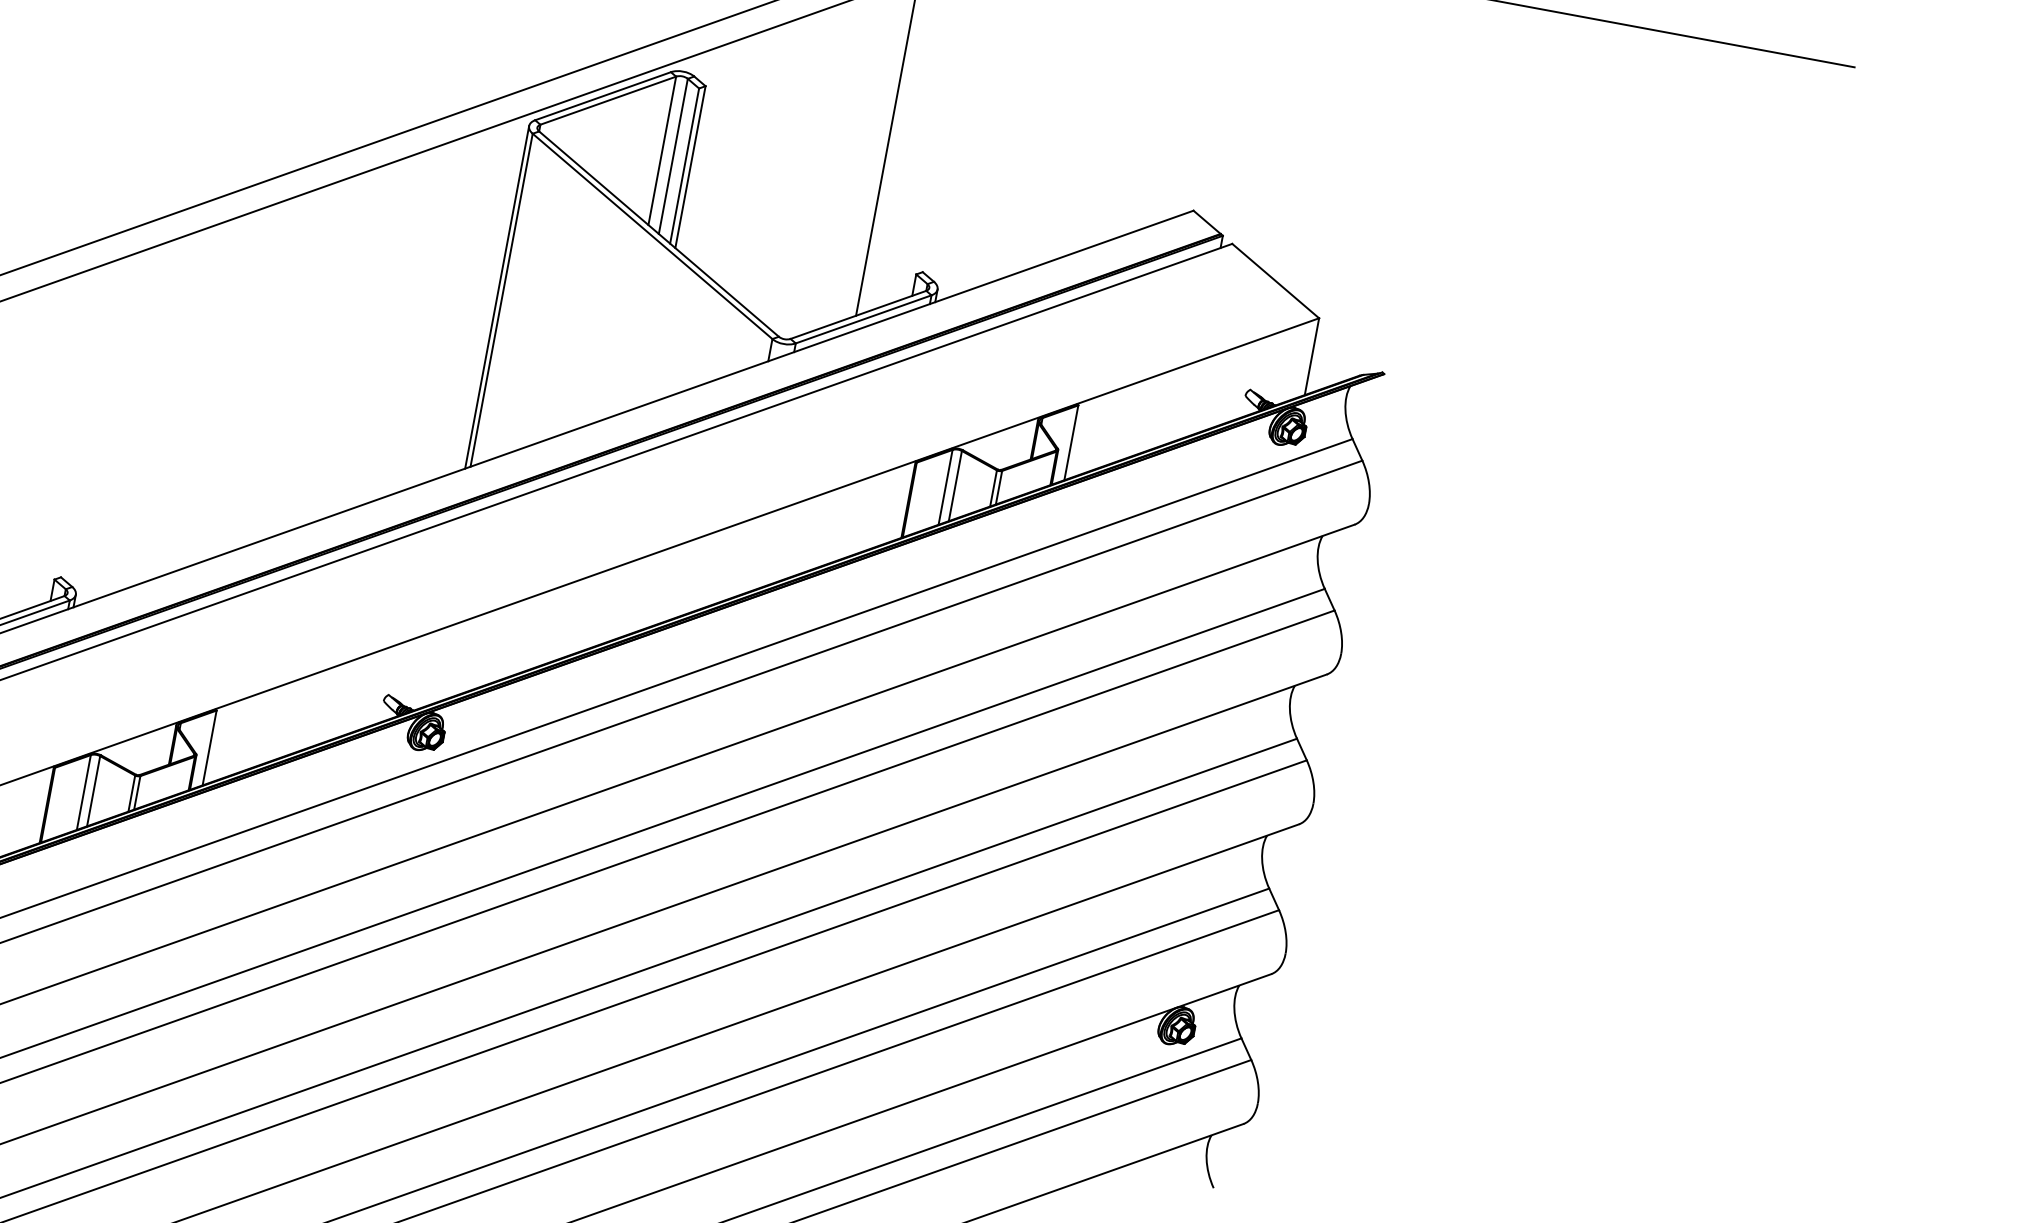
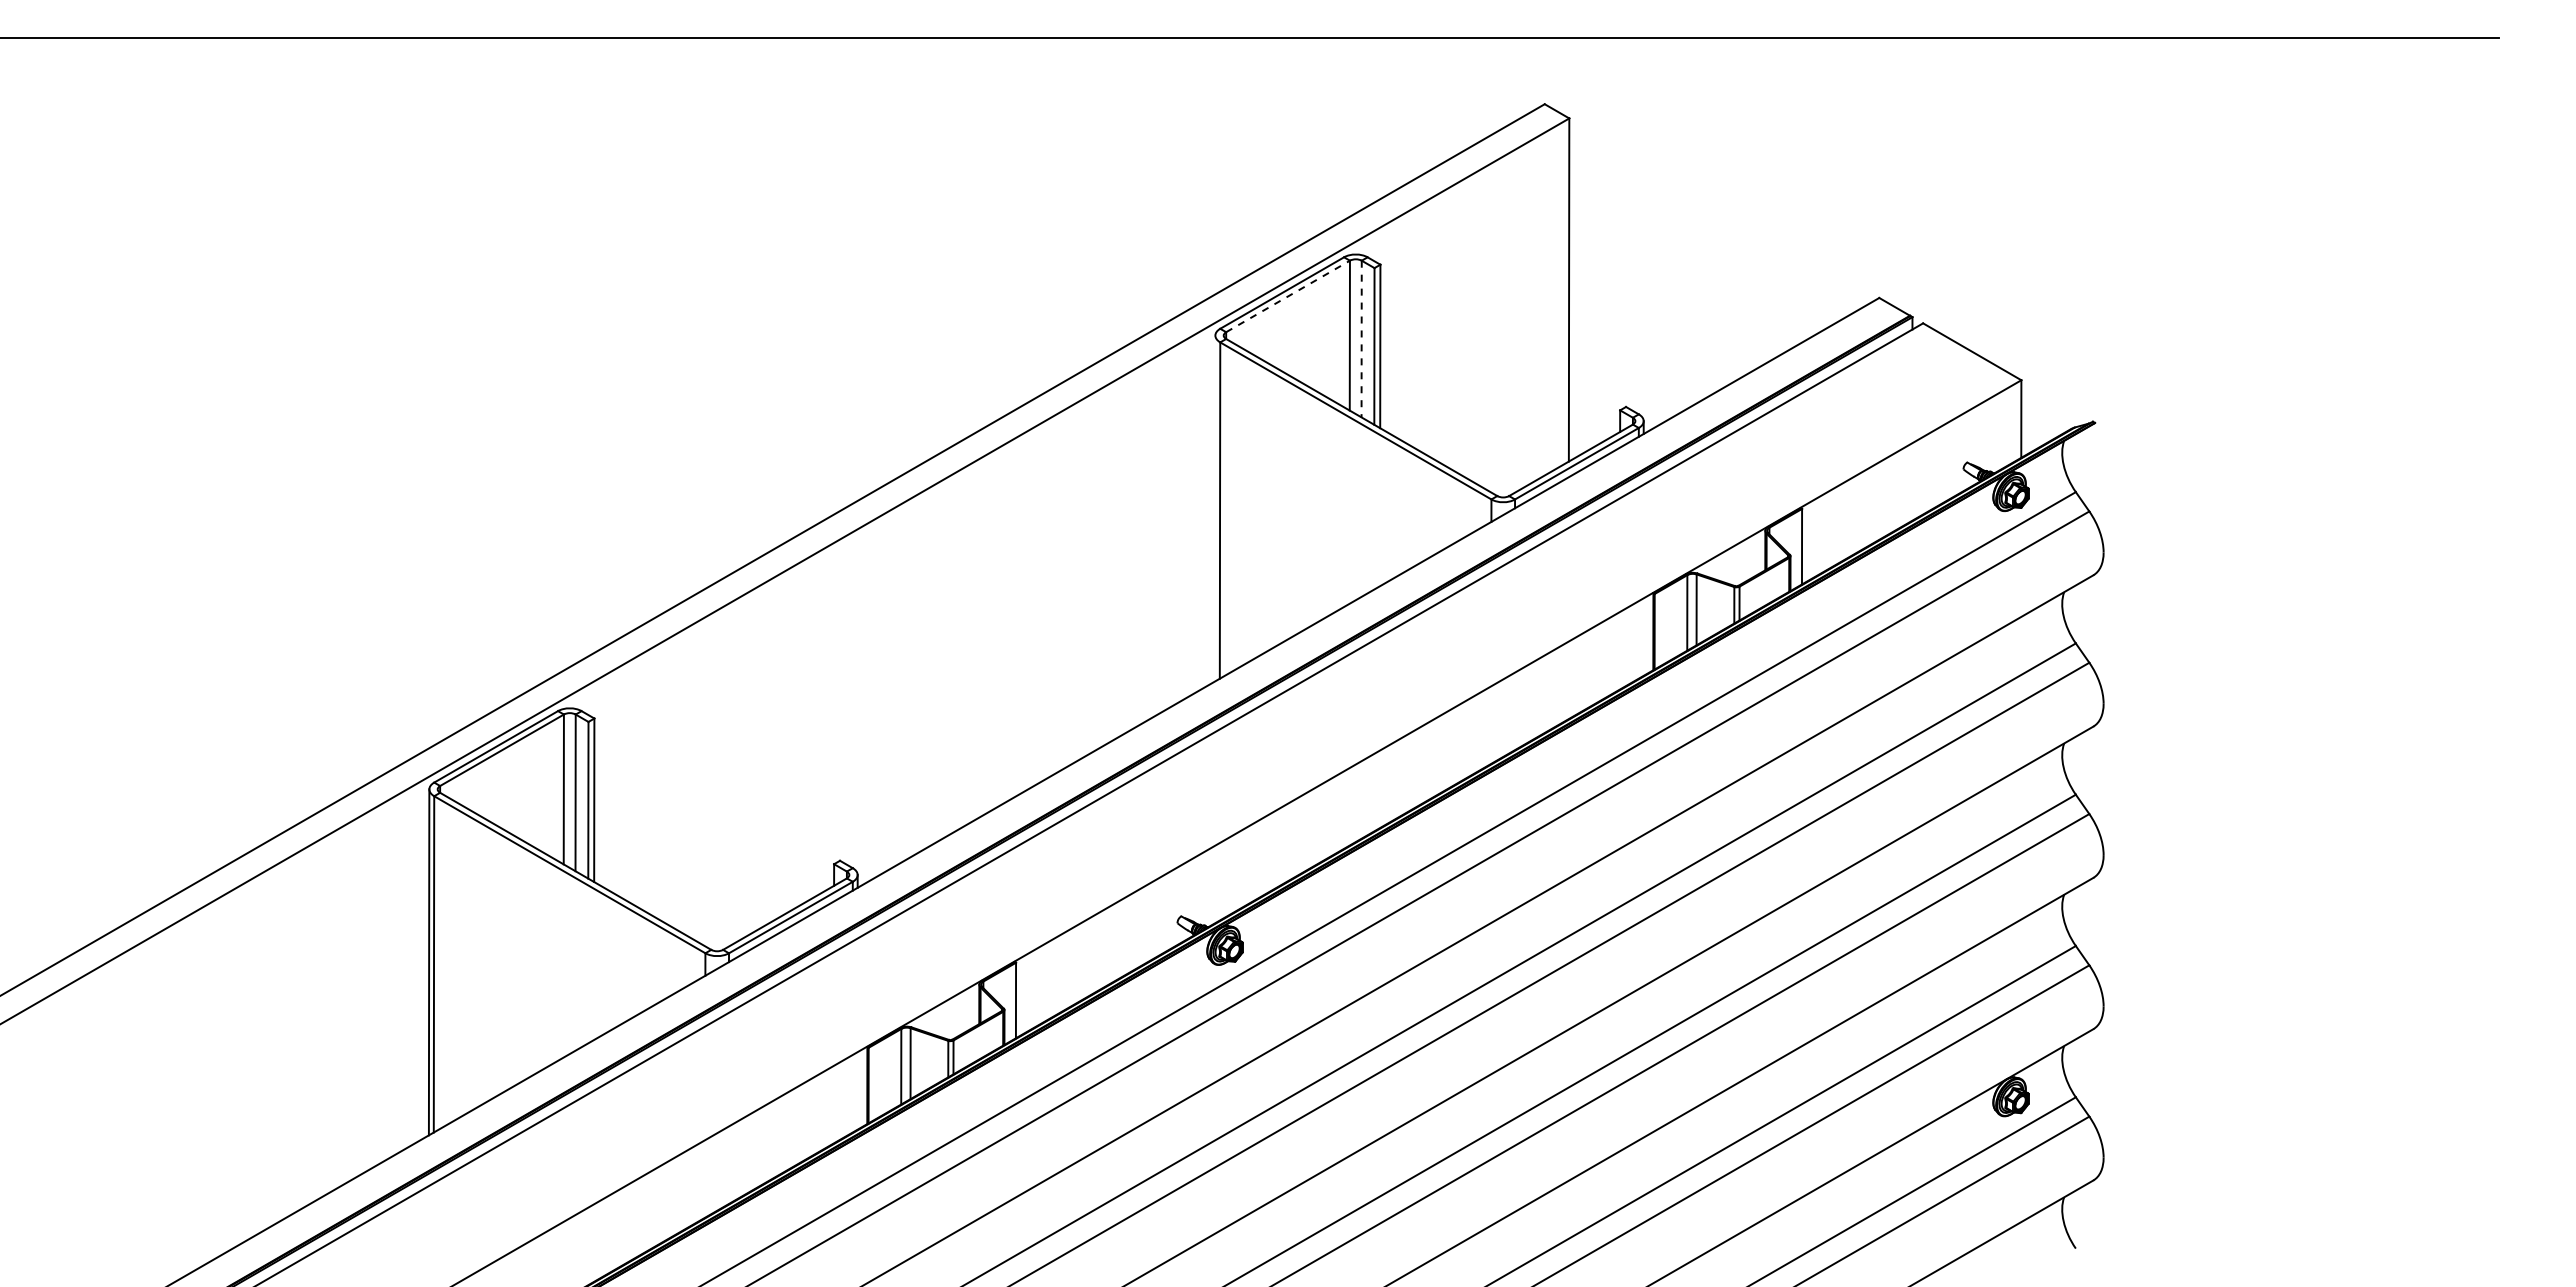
line: (608, 100) -> (1288, 296), solid -> dashed
line: (673, 156) -> (1361, 339), solid -> dashed
line: (496, 297) -> (1214, 508), removed

